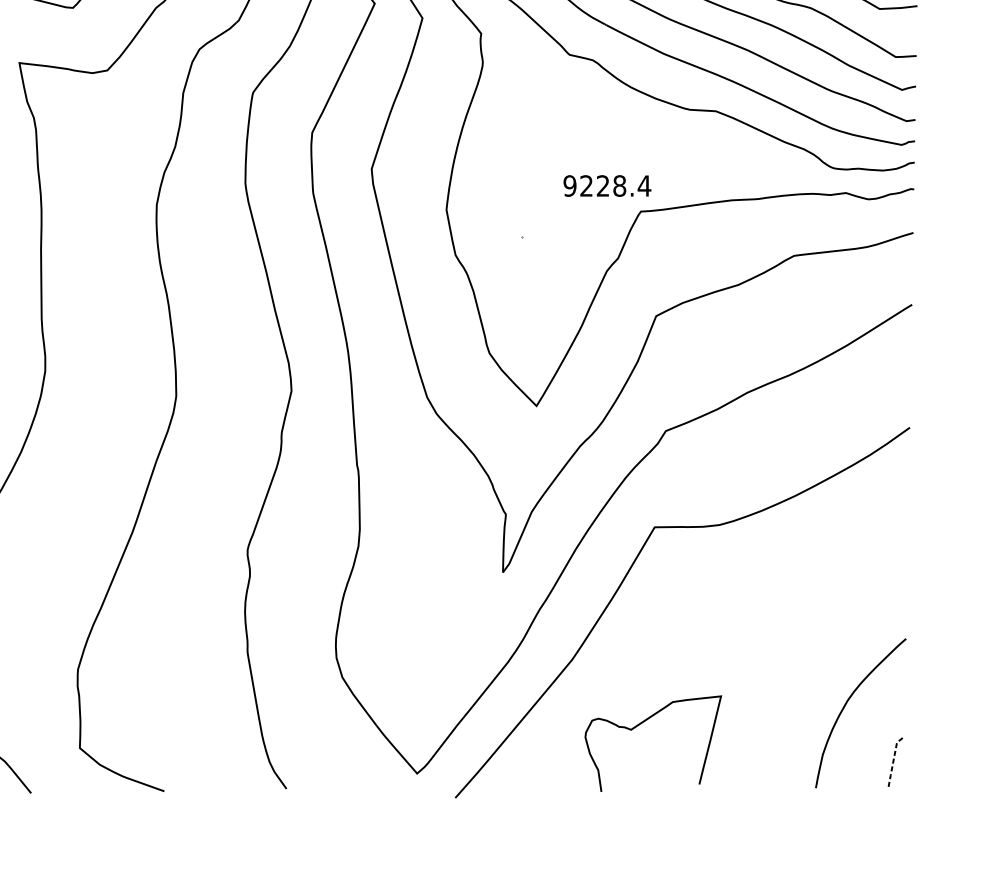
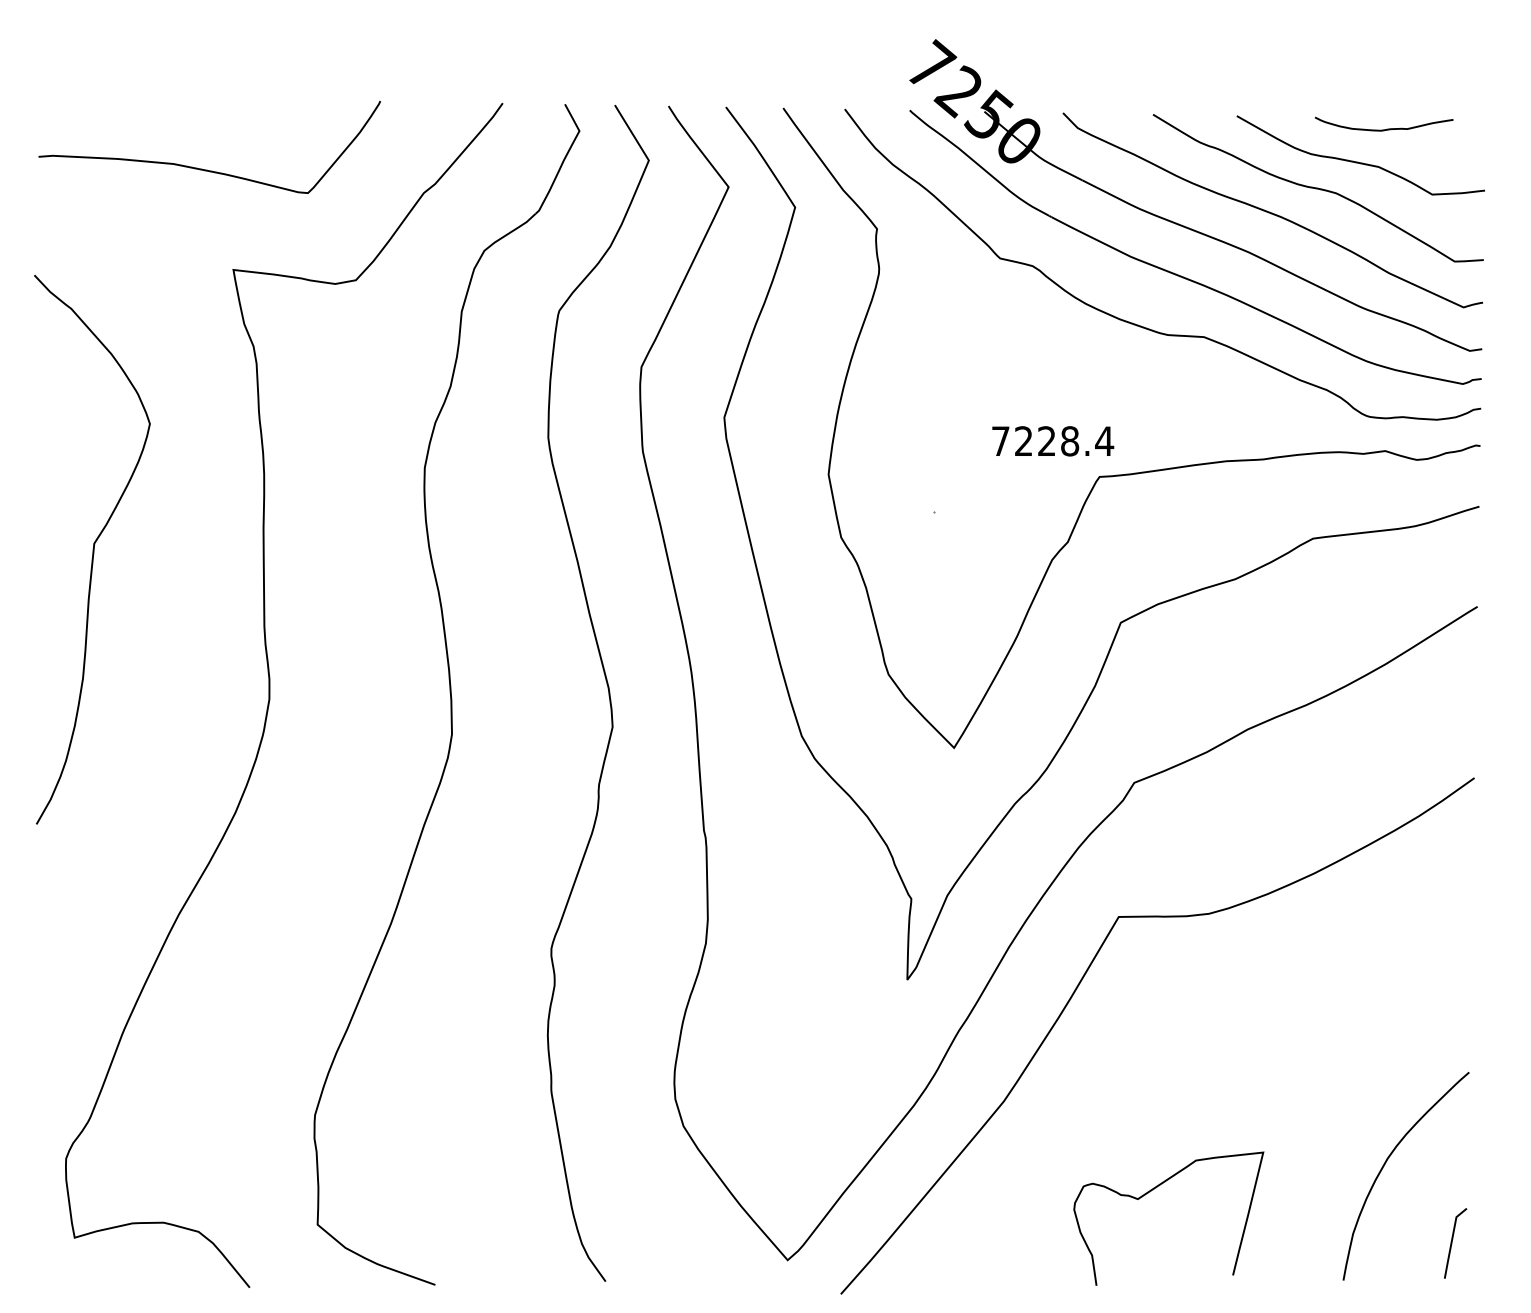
text: (569, 186) -> (1000, 441), 9228.4 -> 7228.4
curve: (640, 724) -> (1151, 1191), moved
line: (893, 760) -> (1451, 1241), dashed -> solid

